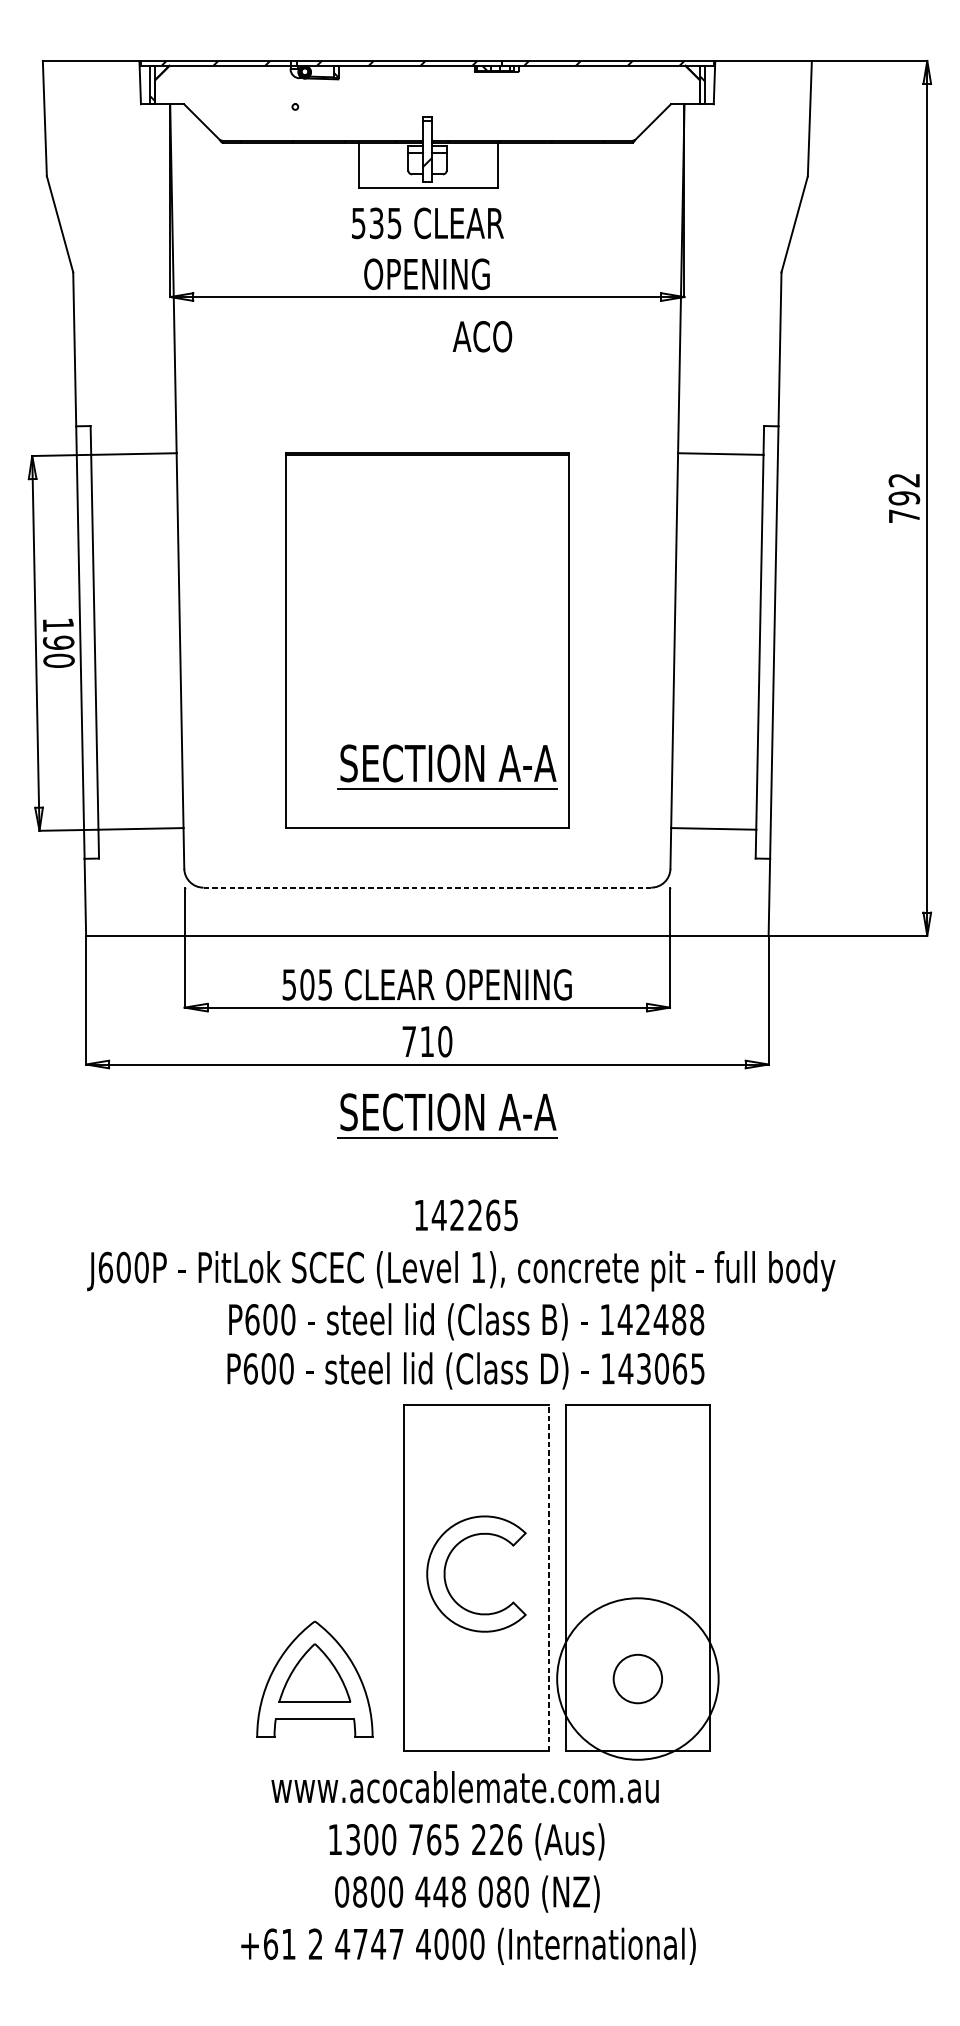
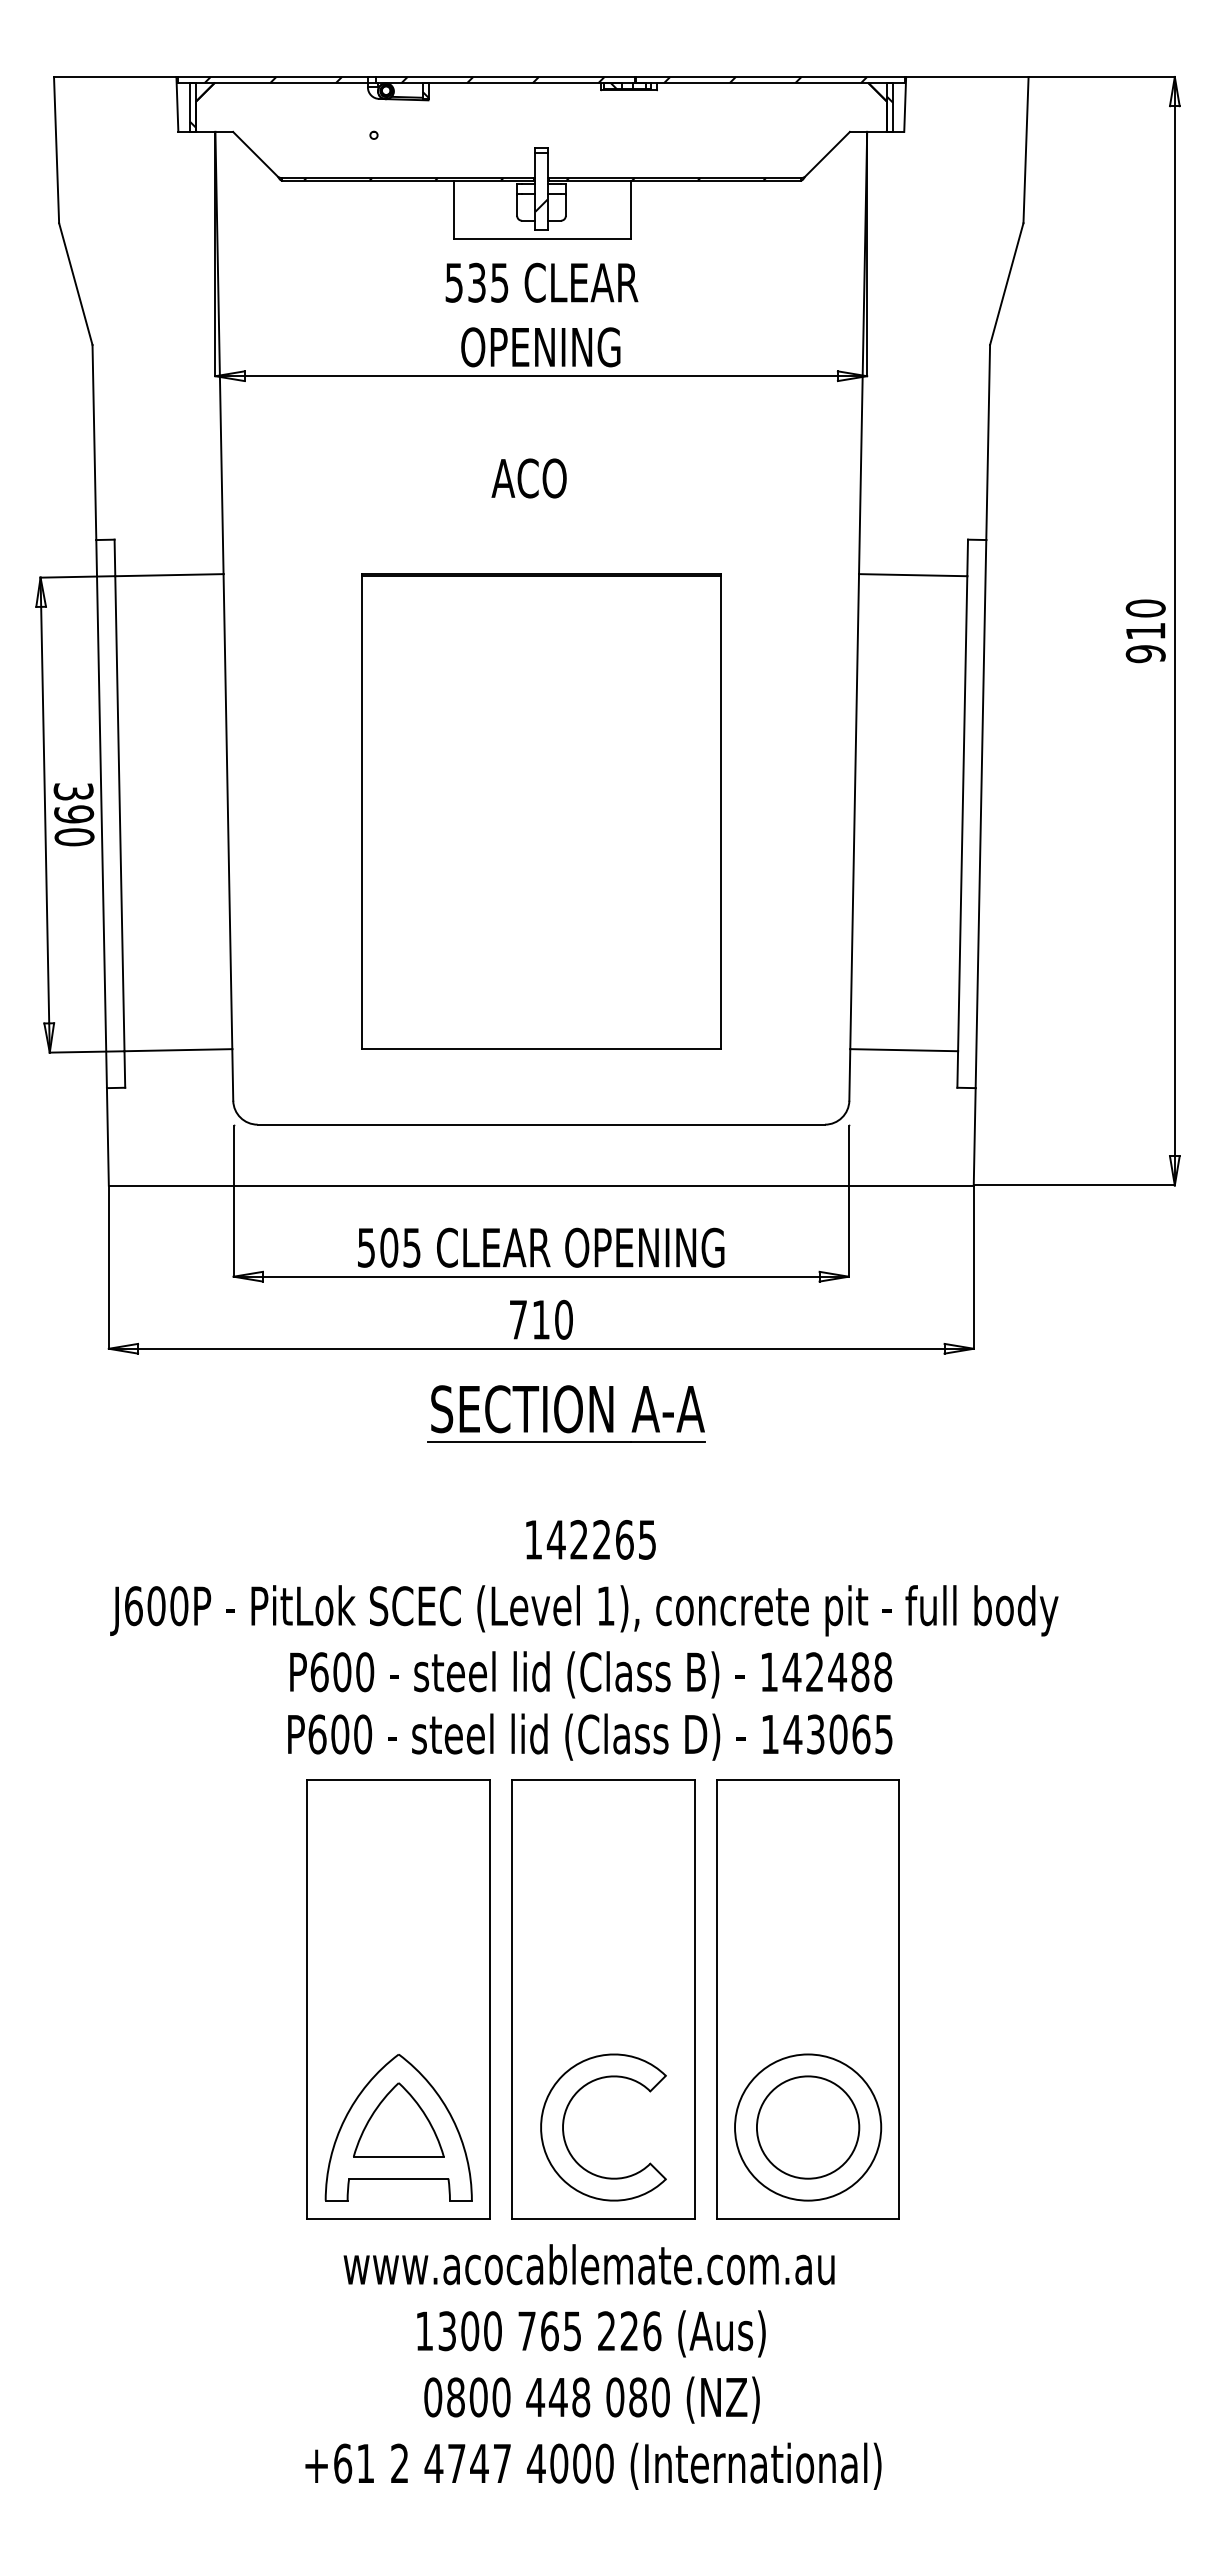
text: (481, 336) -> (528, 478), moved
text: (904, 498) -> (1145, 631), 792 -> 910
text: (58, 624) -> (73, 791), 190 -> 390
part: (447, 766) -> (566, 971), removed
line: (427, 887) -> (541, 1124), dashed -> solid
part: (445, 1570) -> (564, 2123), moved
part: (314, 1577) -> (398, 1999), added
line: (548, 1577) -> (694, 1999), dashed -> solid
circle: (637, 1679) -> (807, 2127), size x1.67
circle: (638, 1679) -> (808, 2127), size x0.71

